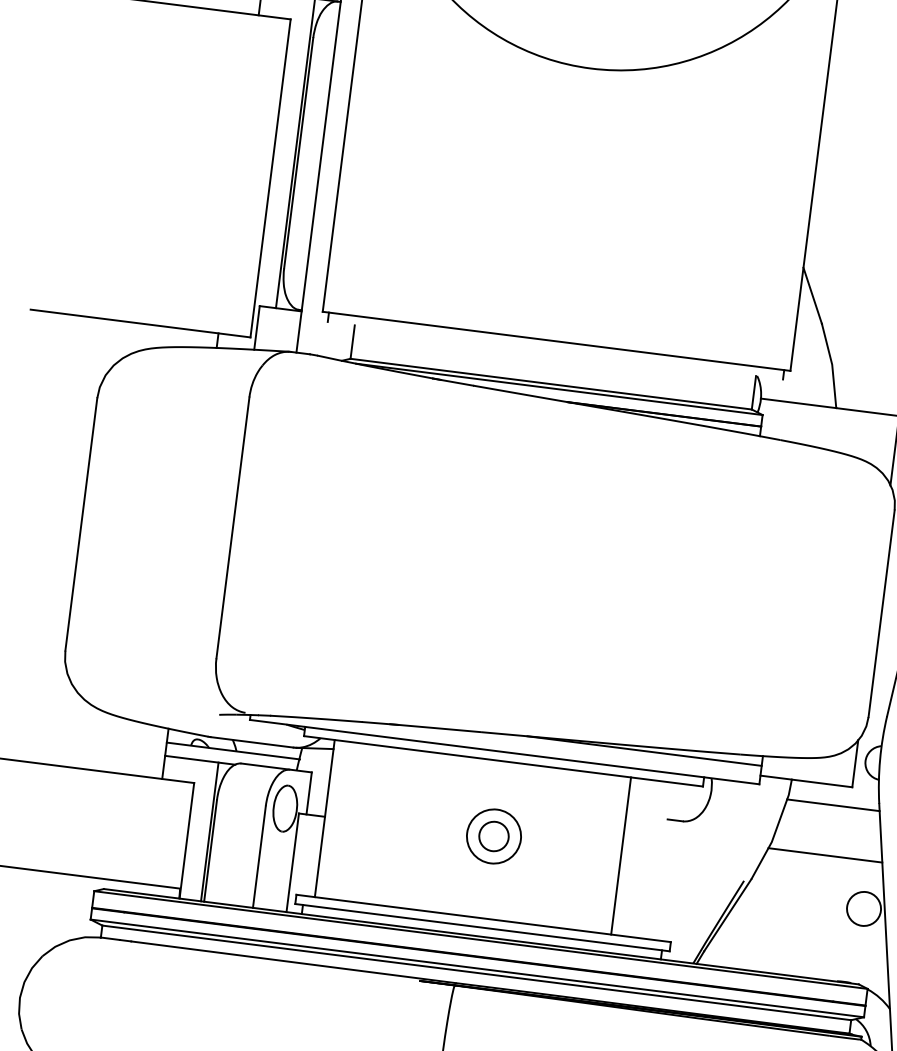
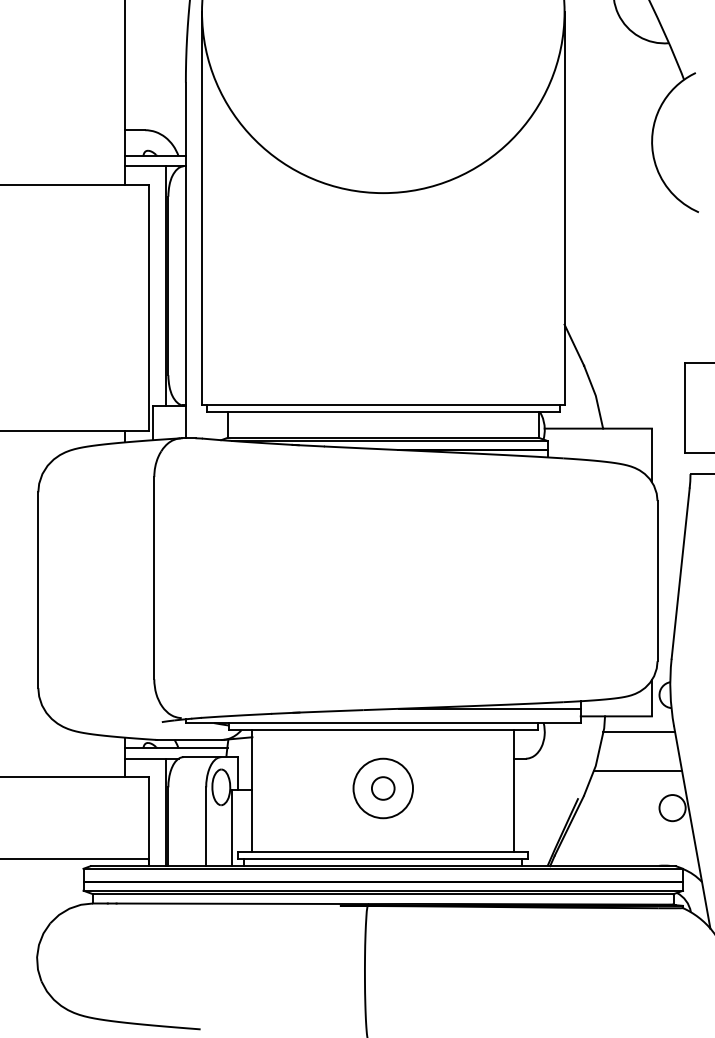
line: (554, 350) -> (382, 411), added
circle: (494, 836) -> (383, 788), size x1.43
line: (621, 856) -> (514, 791), moved

